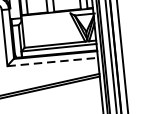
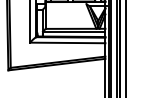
line: (52, 61) -> (67, 42), dashed -> solid

